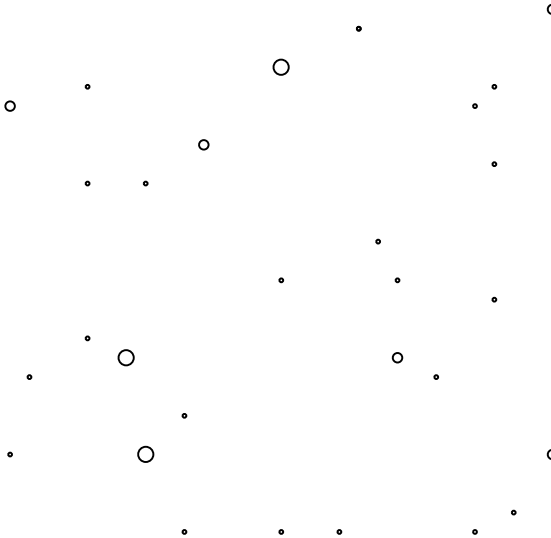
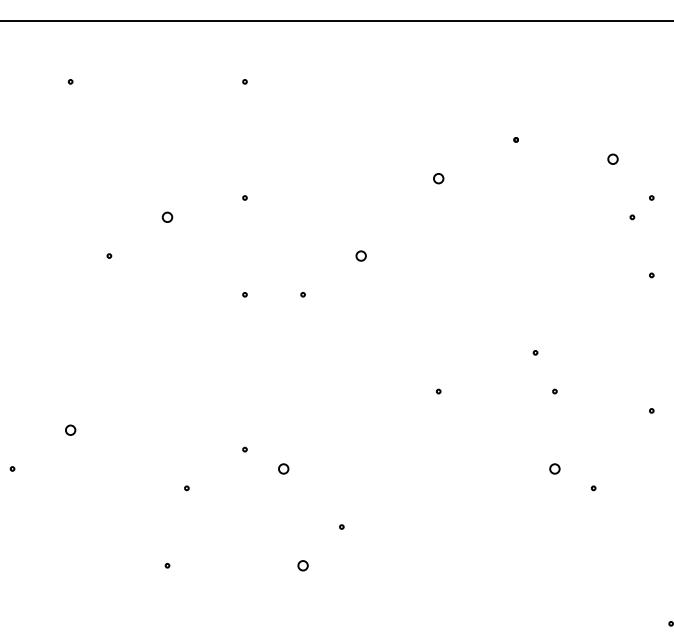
part: (455, 47) -> (612, 158), added
part: (281, 67) -> (438, 178), size x0.62
part: (126, 357) -> (283, 468), size x0.62
part: (145, 454) -> (302, 565), size x0.62

